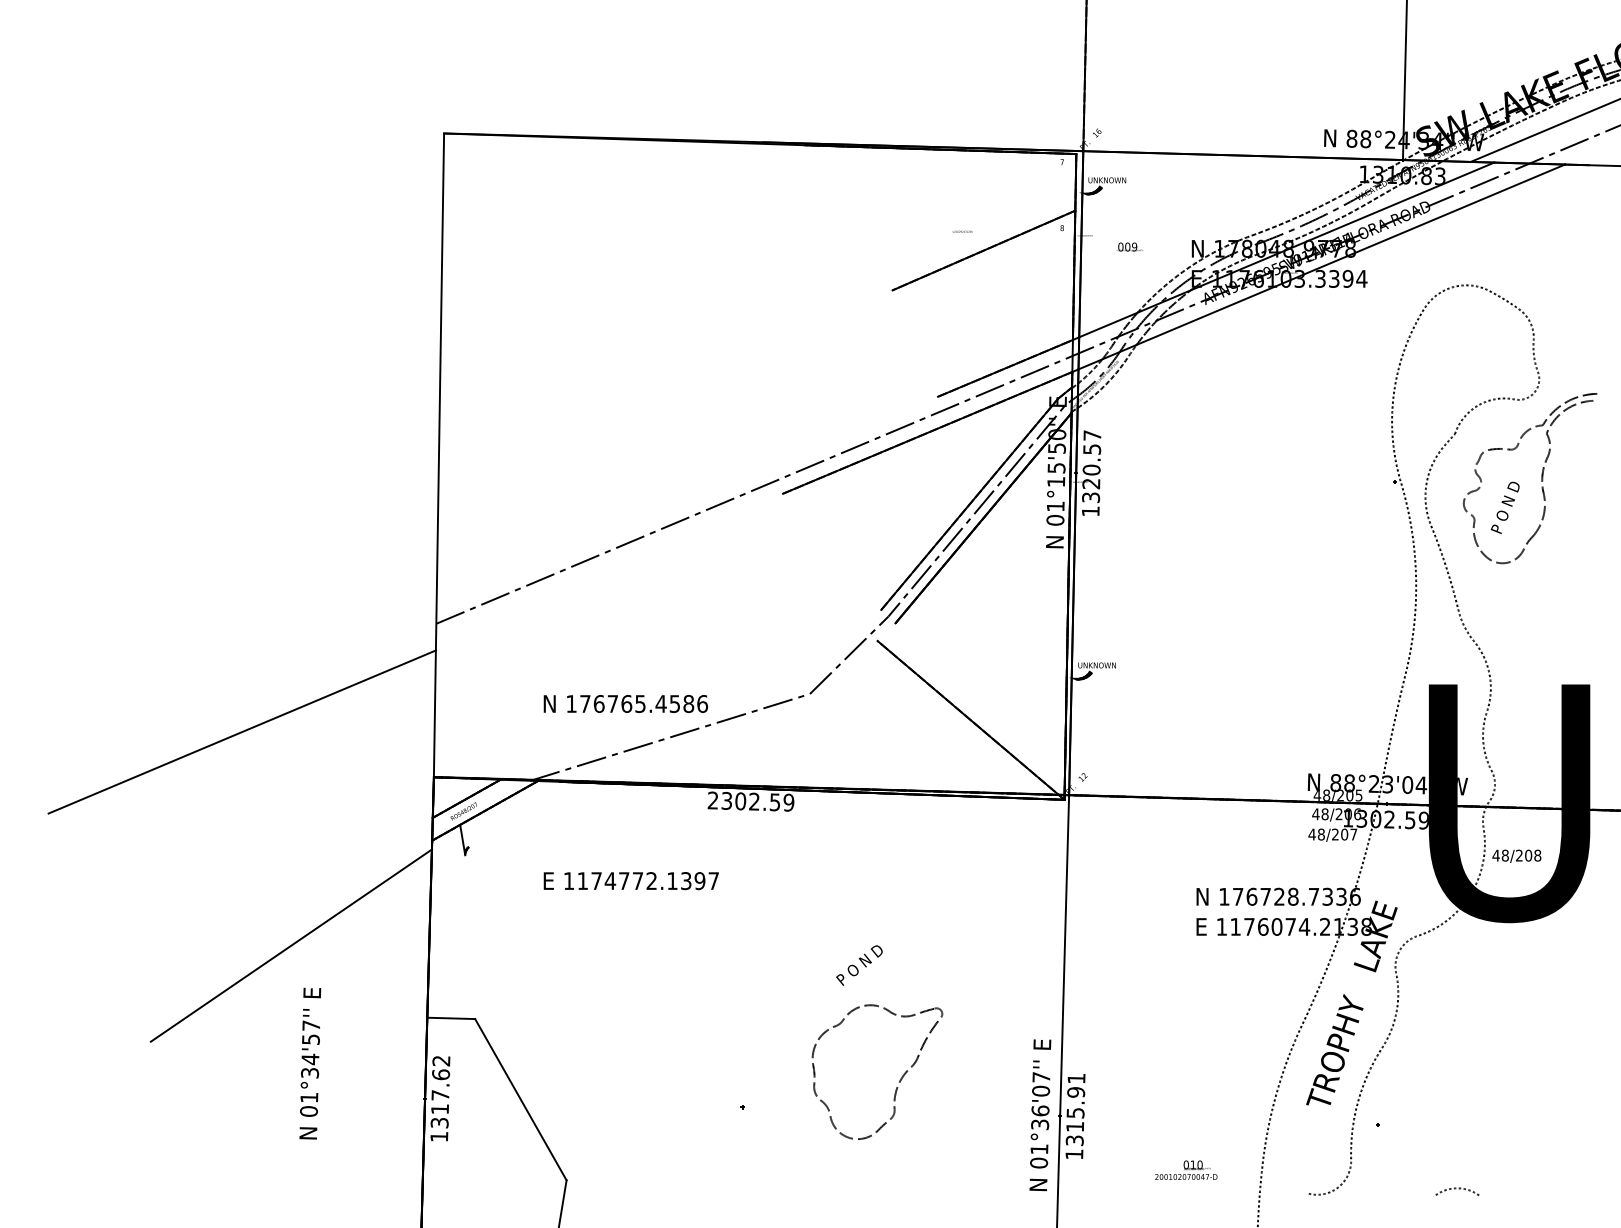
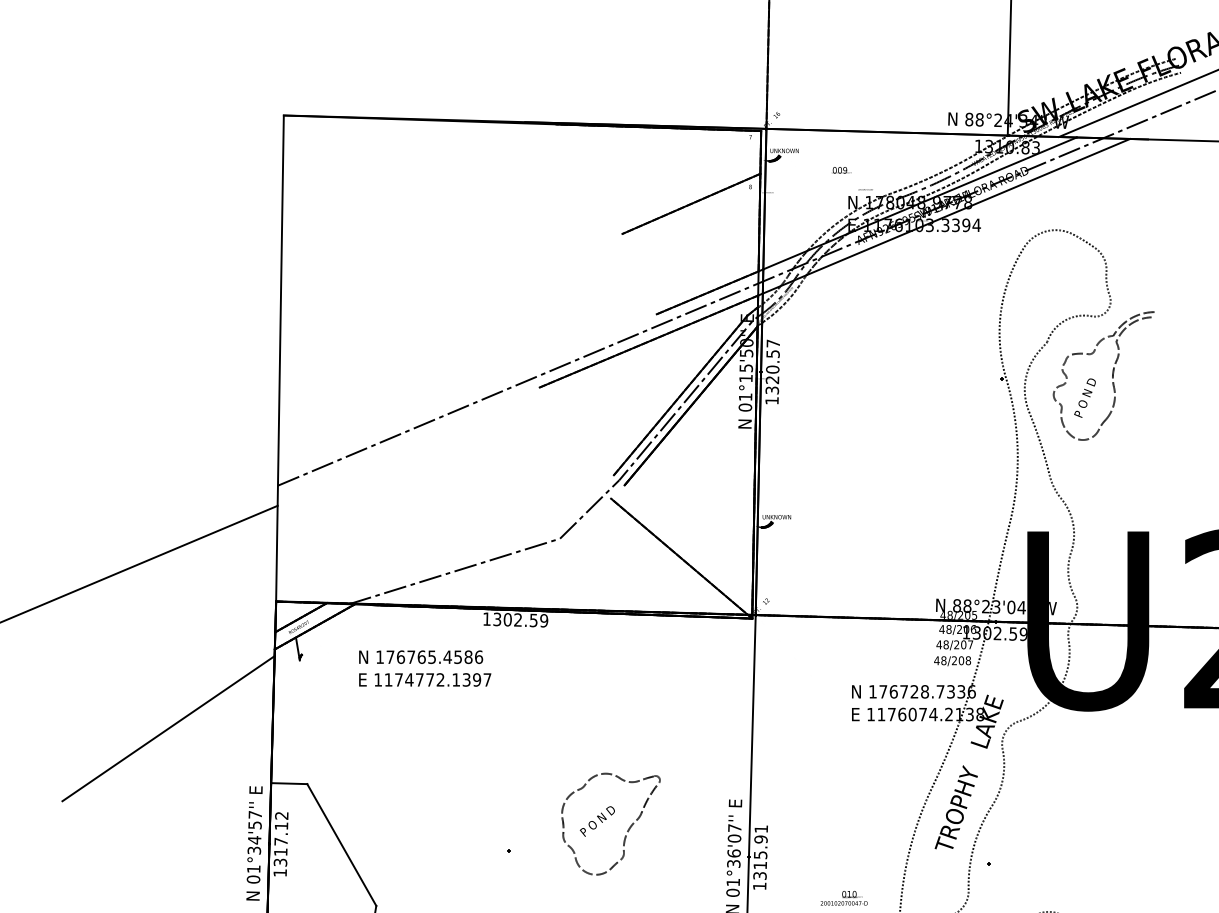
text: (962, 231) -> (865, 189), moved
text: (1129, 246) -> (841, 169), moved
text: (625, 703) -> (420, 656), moved
text: (712, 800) -> (486, 619), 2302.59 -> 1302.59
text: (1516, 855) -> (952, 660), moved
text: (859, 965) -> (597, 821), moved
text: (310, 1063) -> (254, 843), moved
text: (441, 1074) -> (281, 825), 1317.62 -> 1317.12

